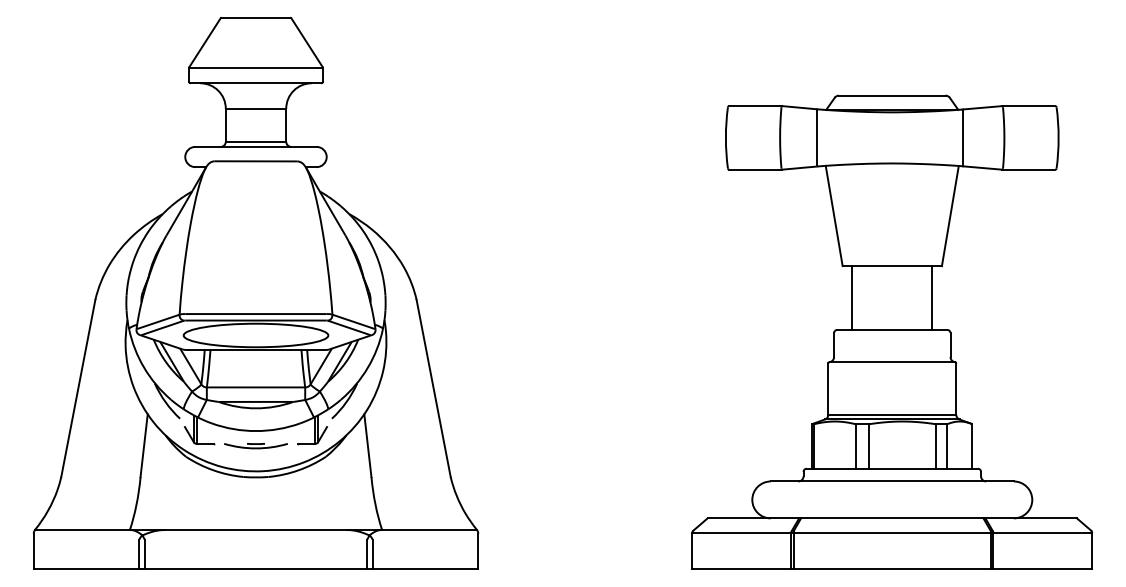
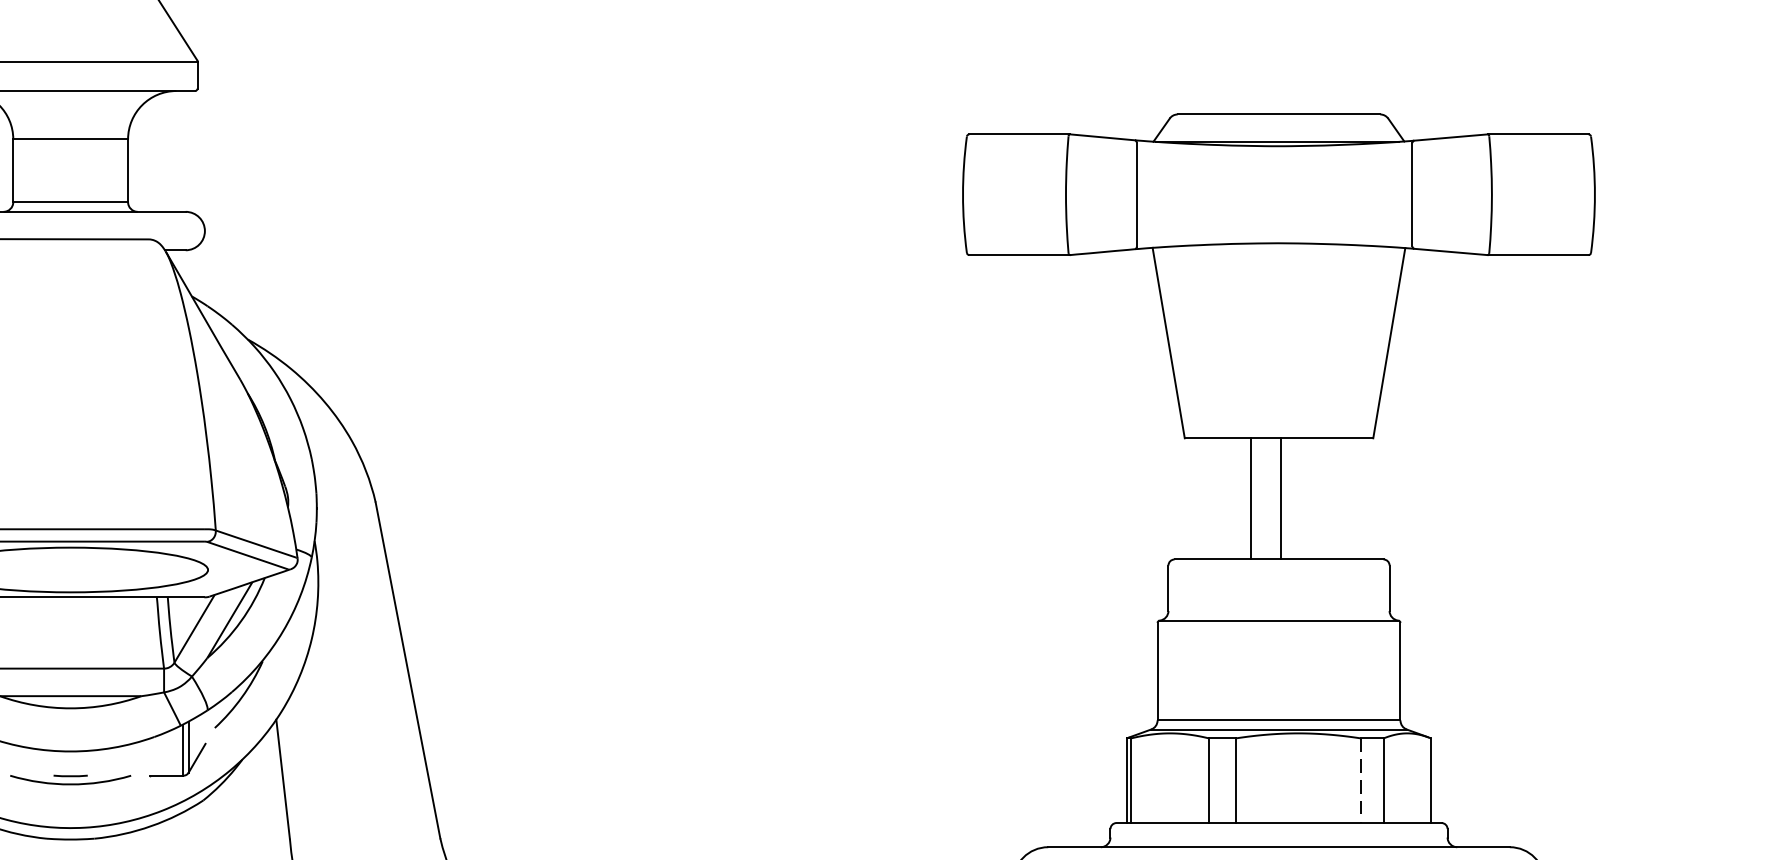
line: (852, 297) -> (1250, 497), moved
line: (932, 297) -> (1281, 497), moved
line: (935, 446) -> (1361, 780), solid -> dashed

